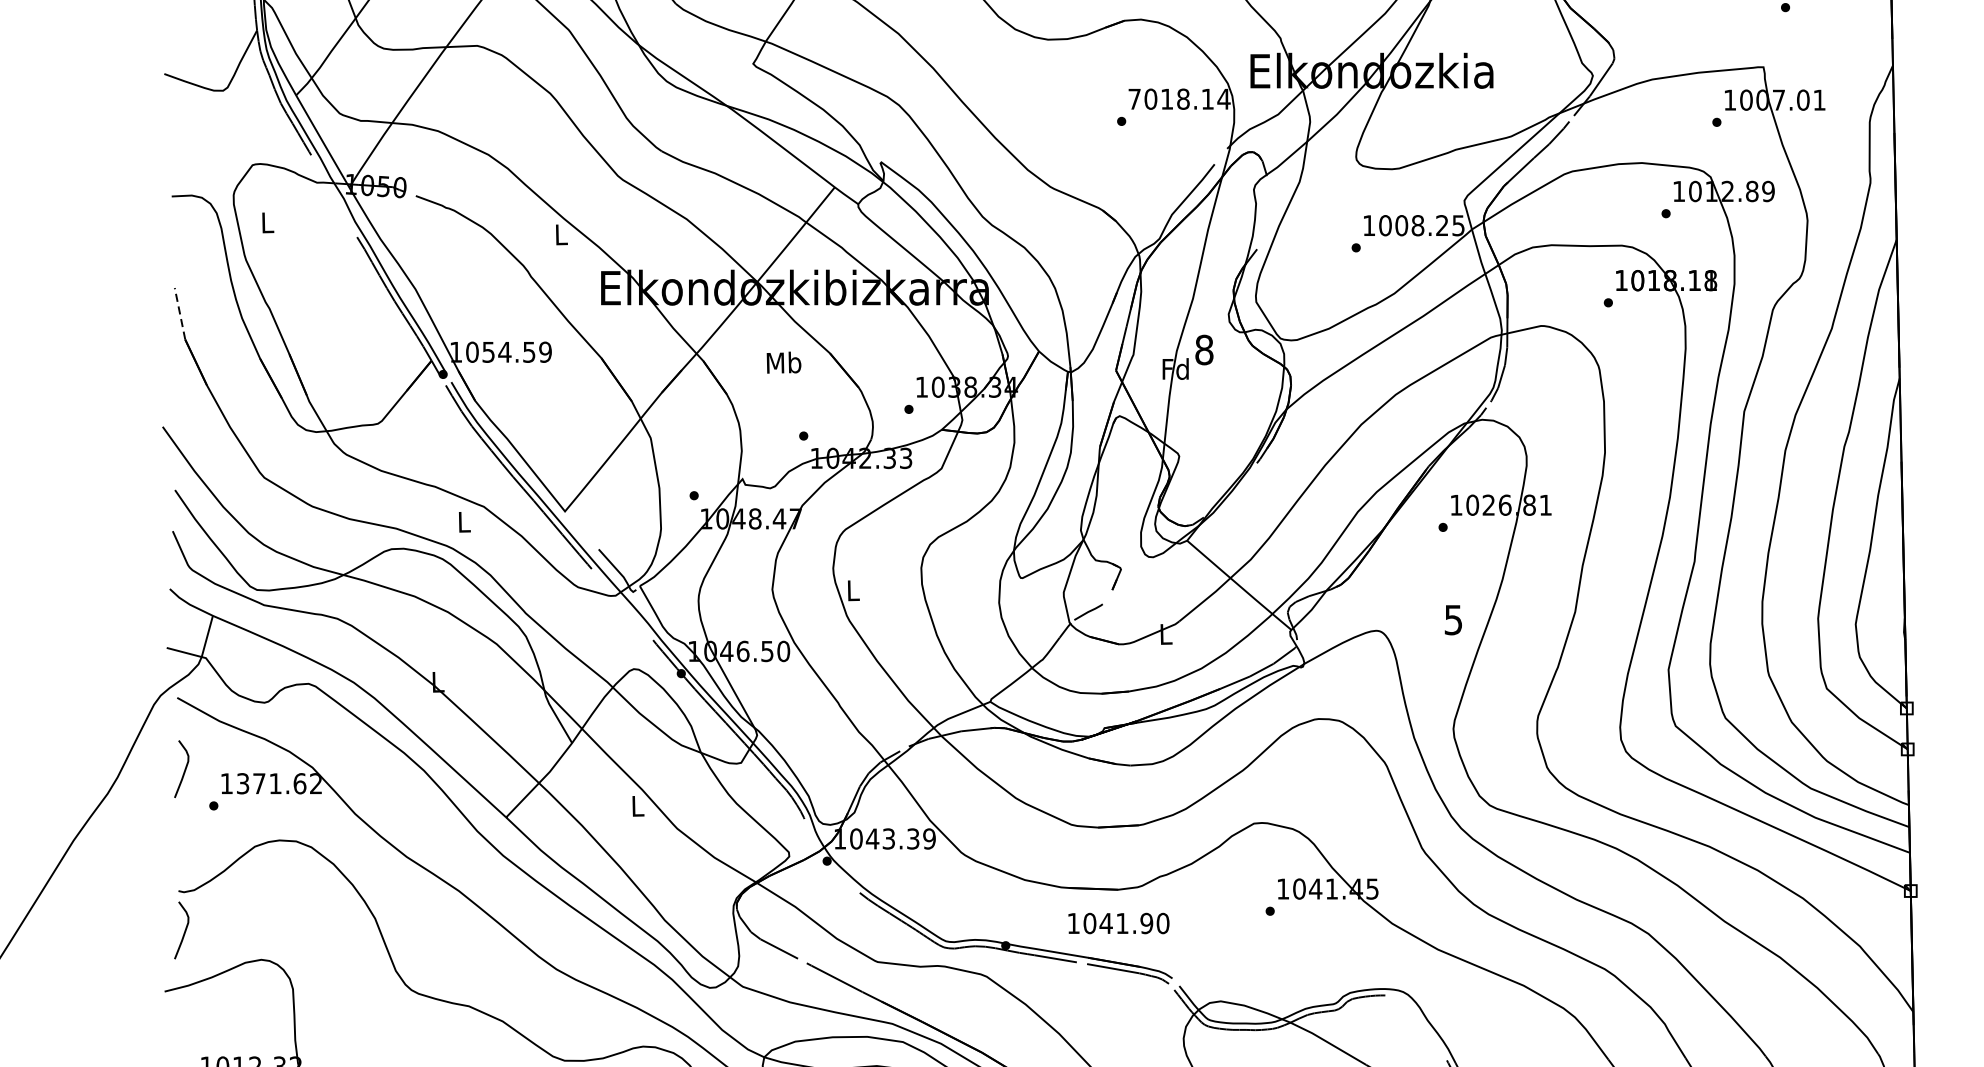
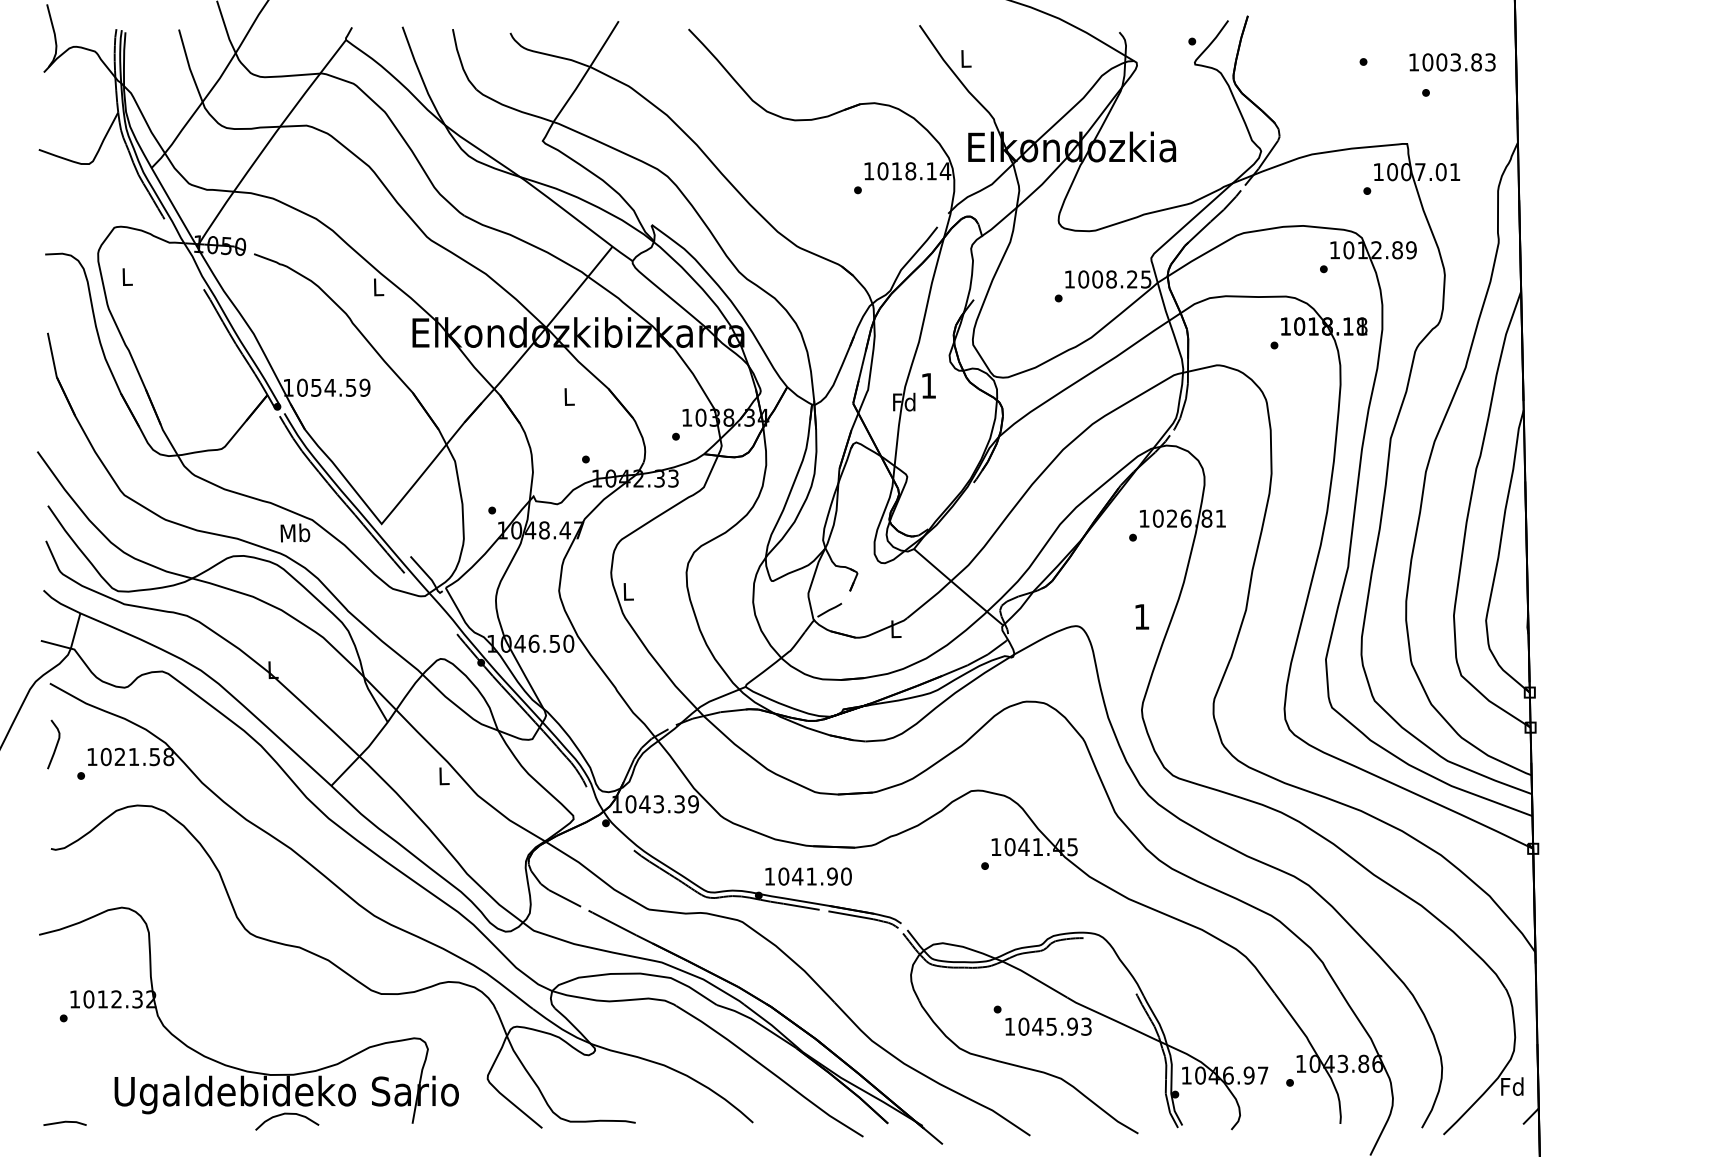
text: (1135, 99) -> (869, 171), 7018.14 -> 1018.14
line: (180, 313) -> (52, 354), dashed -> solid
text: (1204, 349) -> (928, 385), 8 -> 1
text: (783, 362) -> (568, 396), Mb -> L
text: (464, 521) -> (295, 532), L -> Mb
text: (1453, 620) -> (1141, 617), 5 -> 1
text: (279, 783) -> (137, 756), 1371.62 -> 1021.58
text: (1118, 923) -> (808, 876), moved
curve: (183, 931) -> (55, 883), removed

